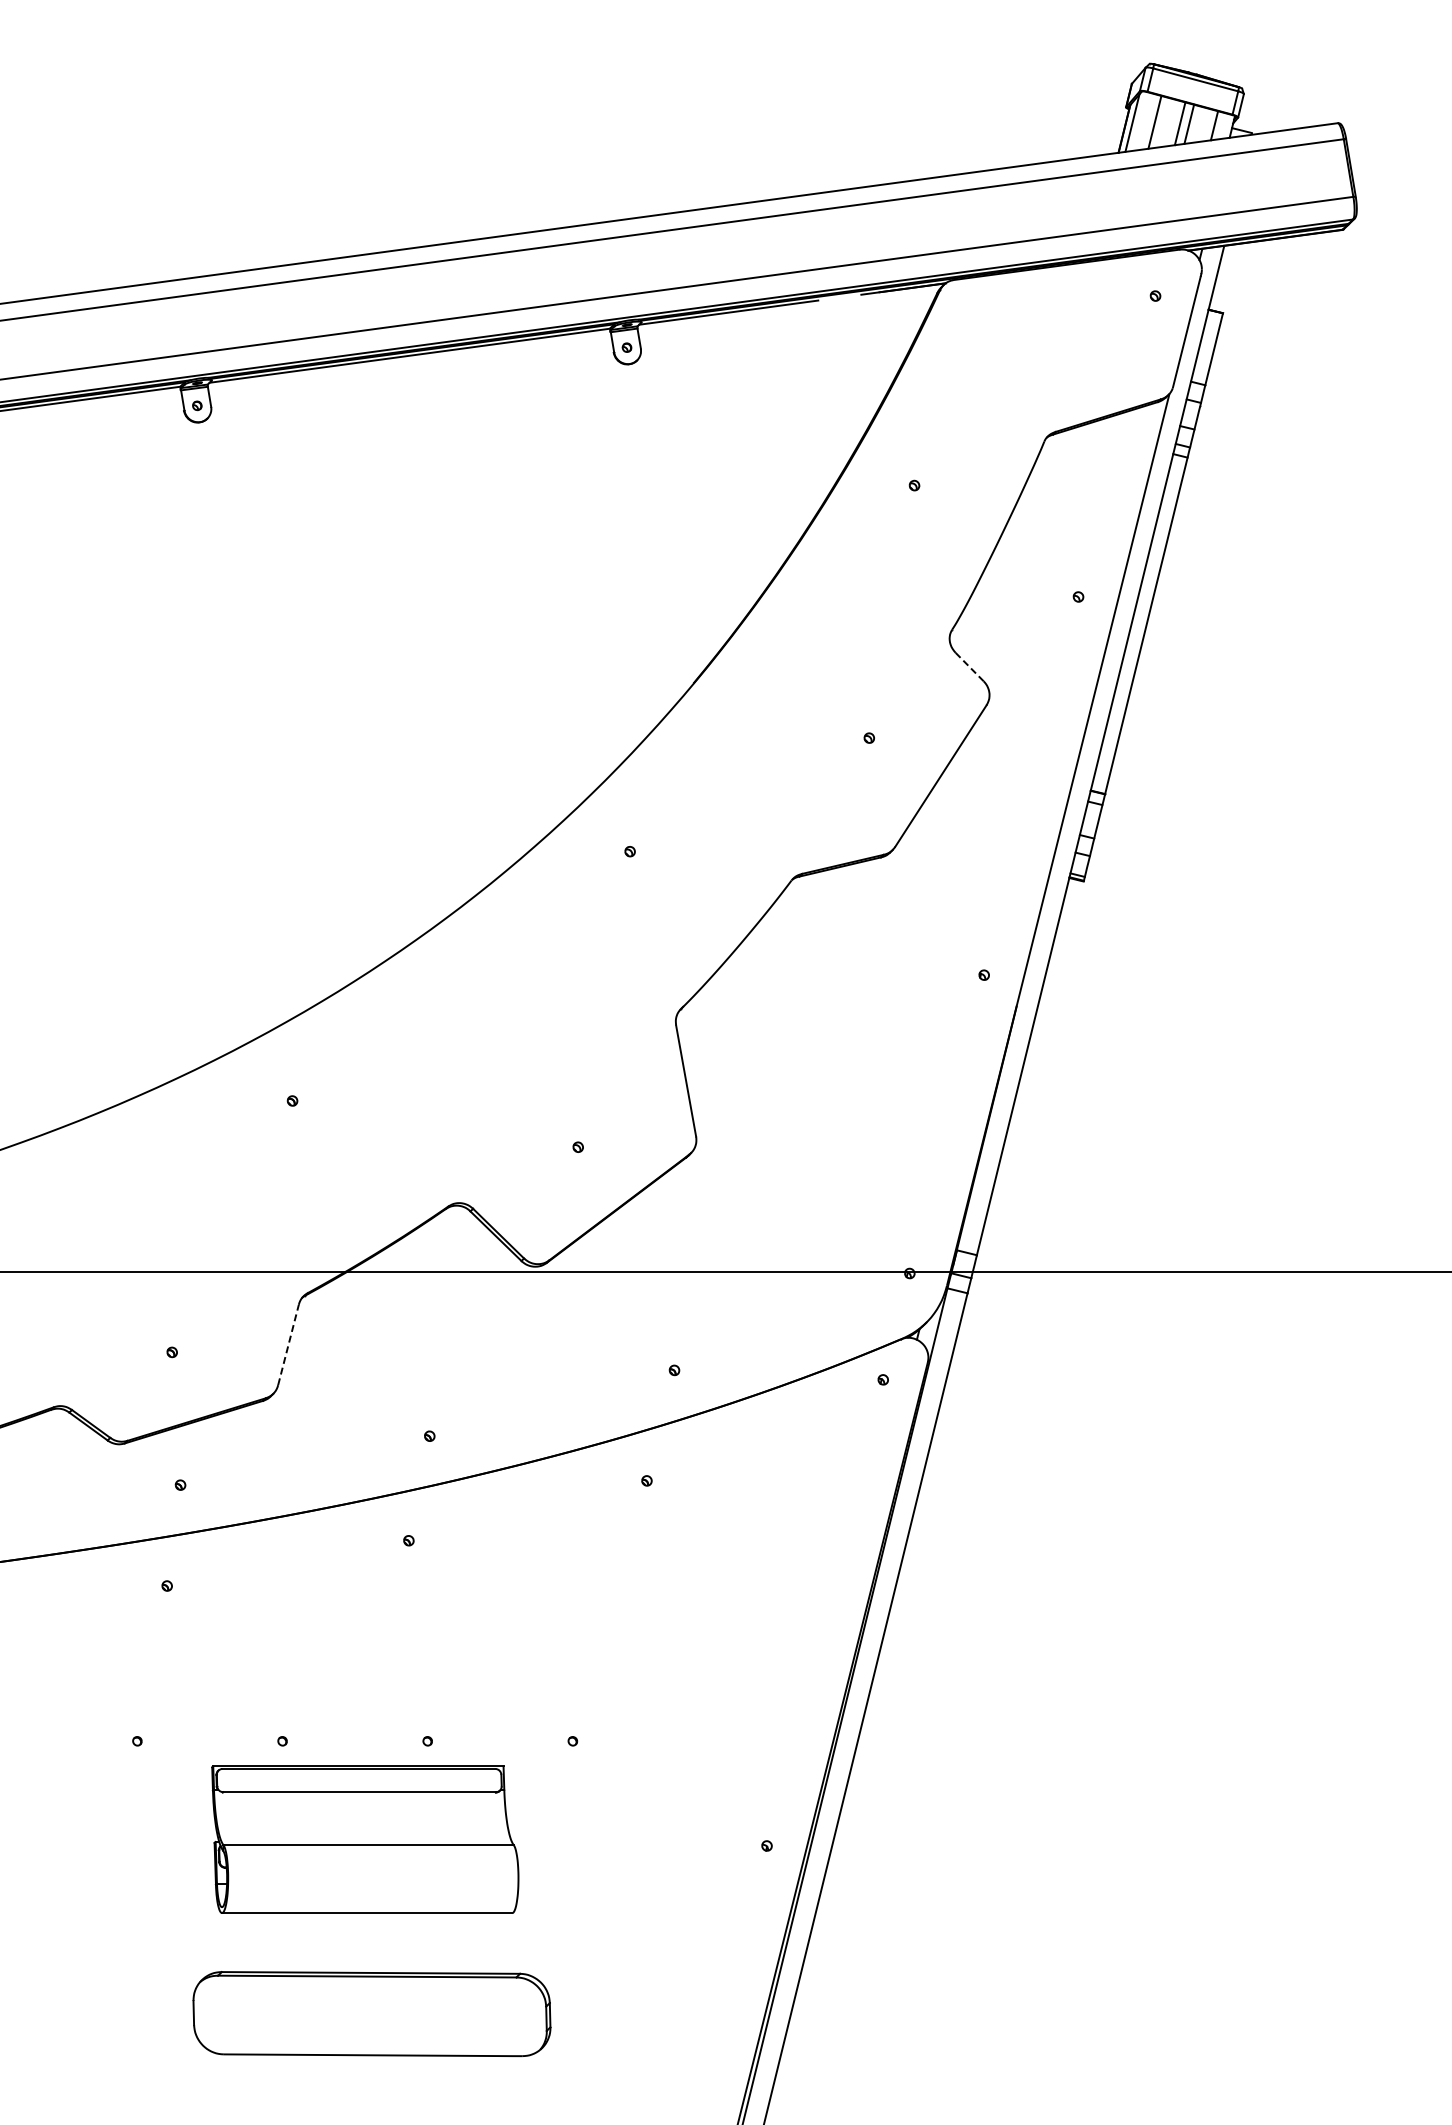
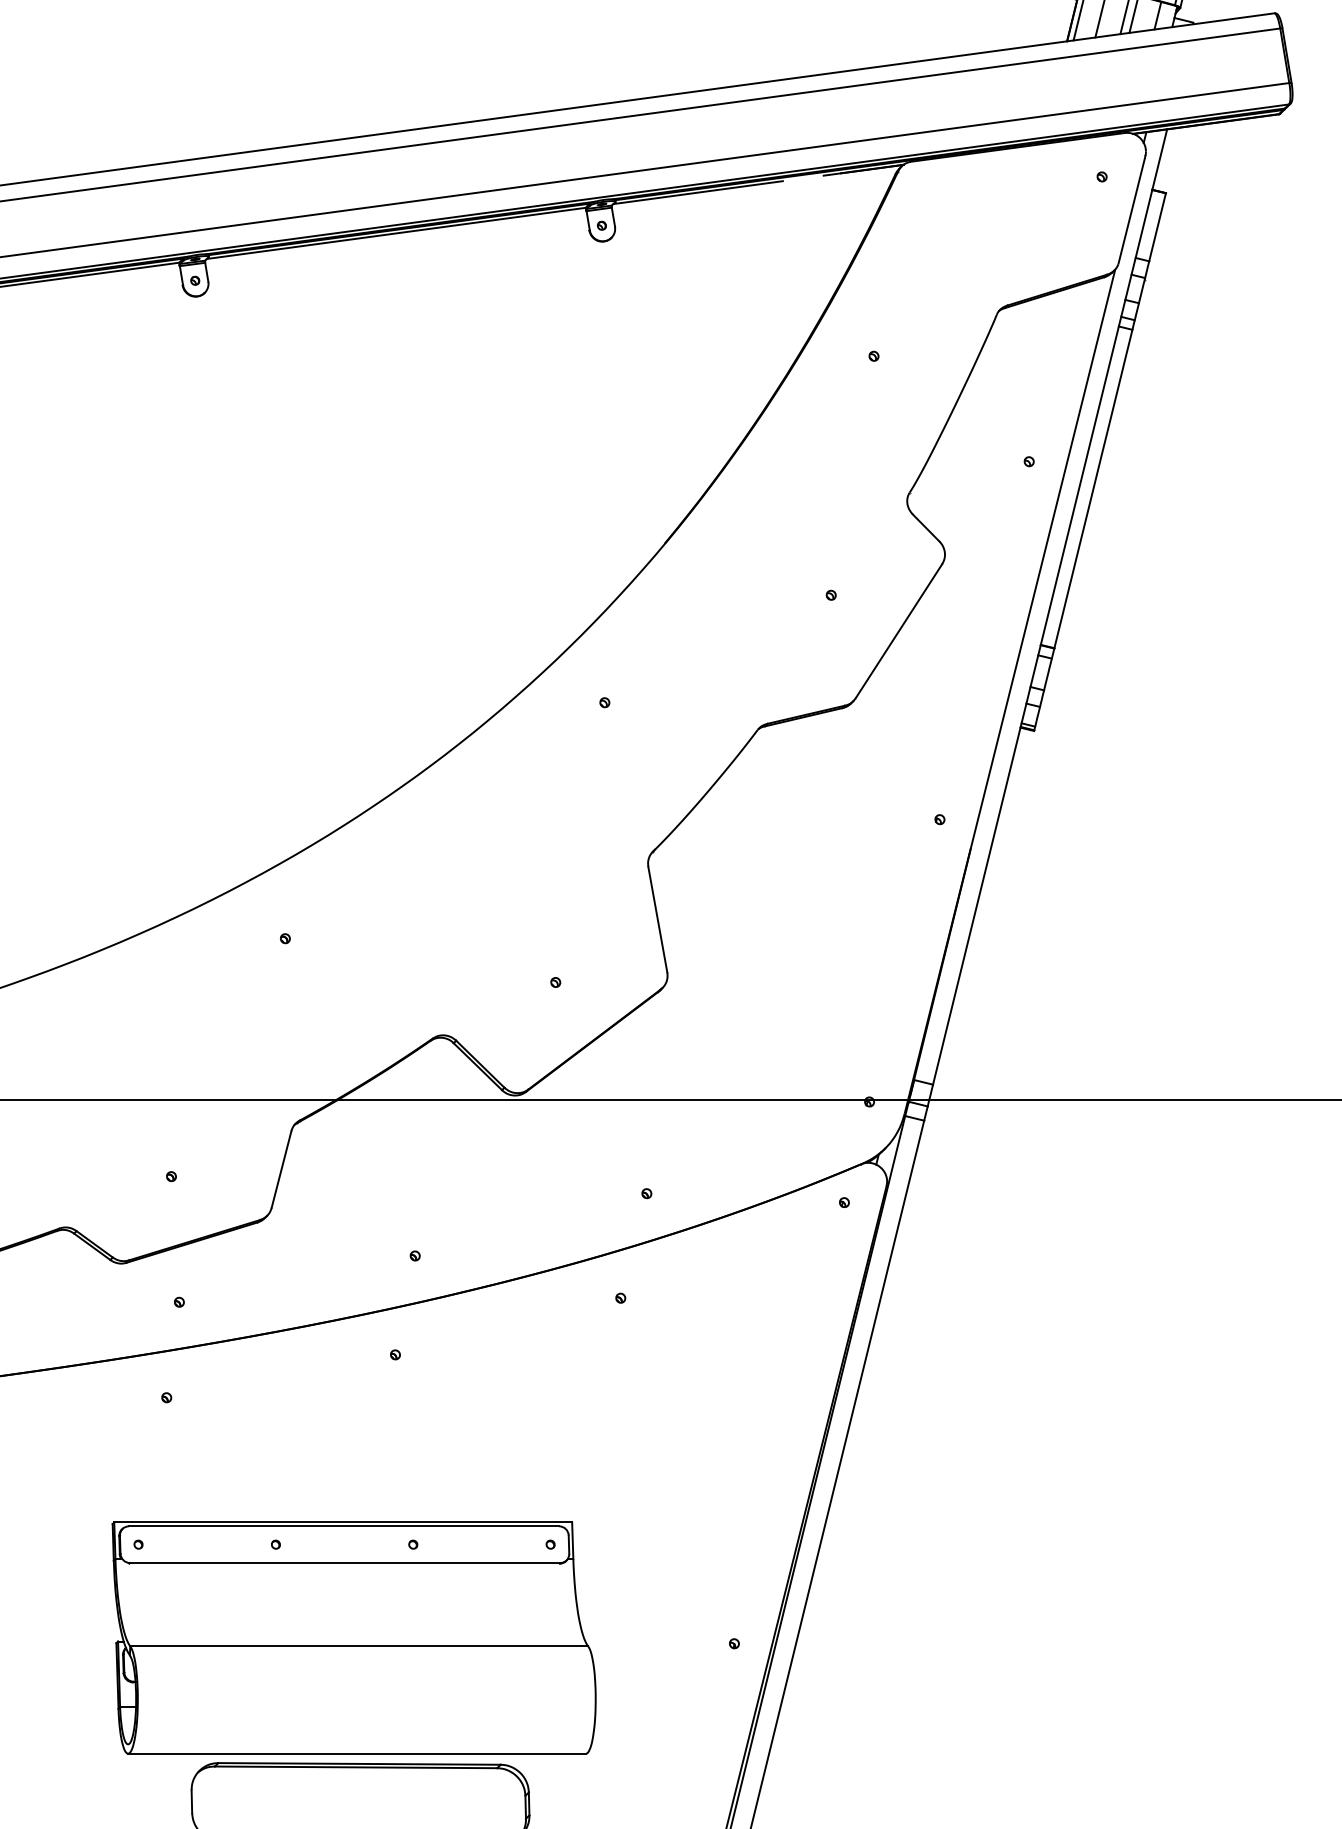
line: (969, 667) -> (926, 528), dashed -> solid
line: (288, 1344) -> (281, 1169), dashed -> solid
part: (365, 1839) -> (354, 1637), size x1.67

